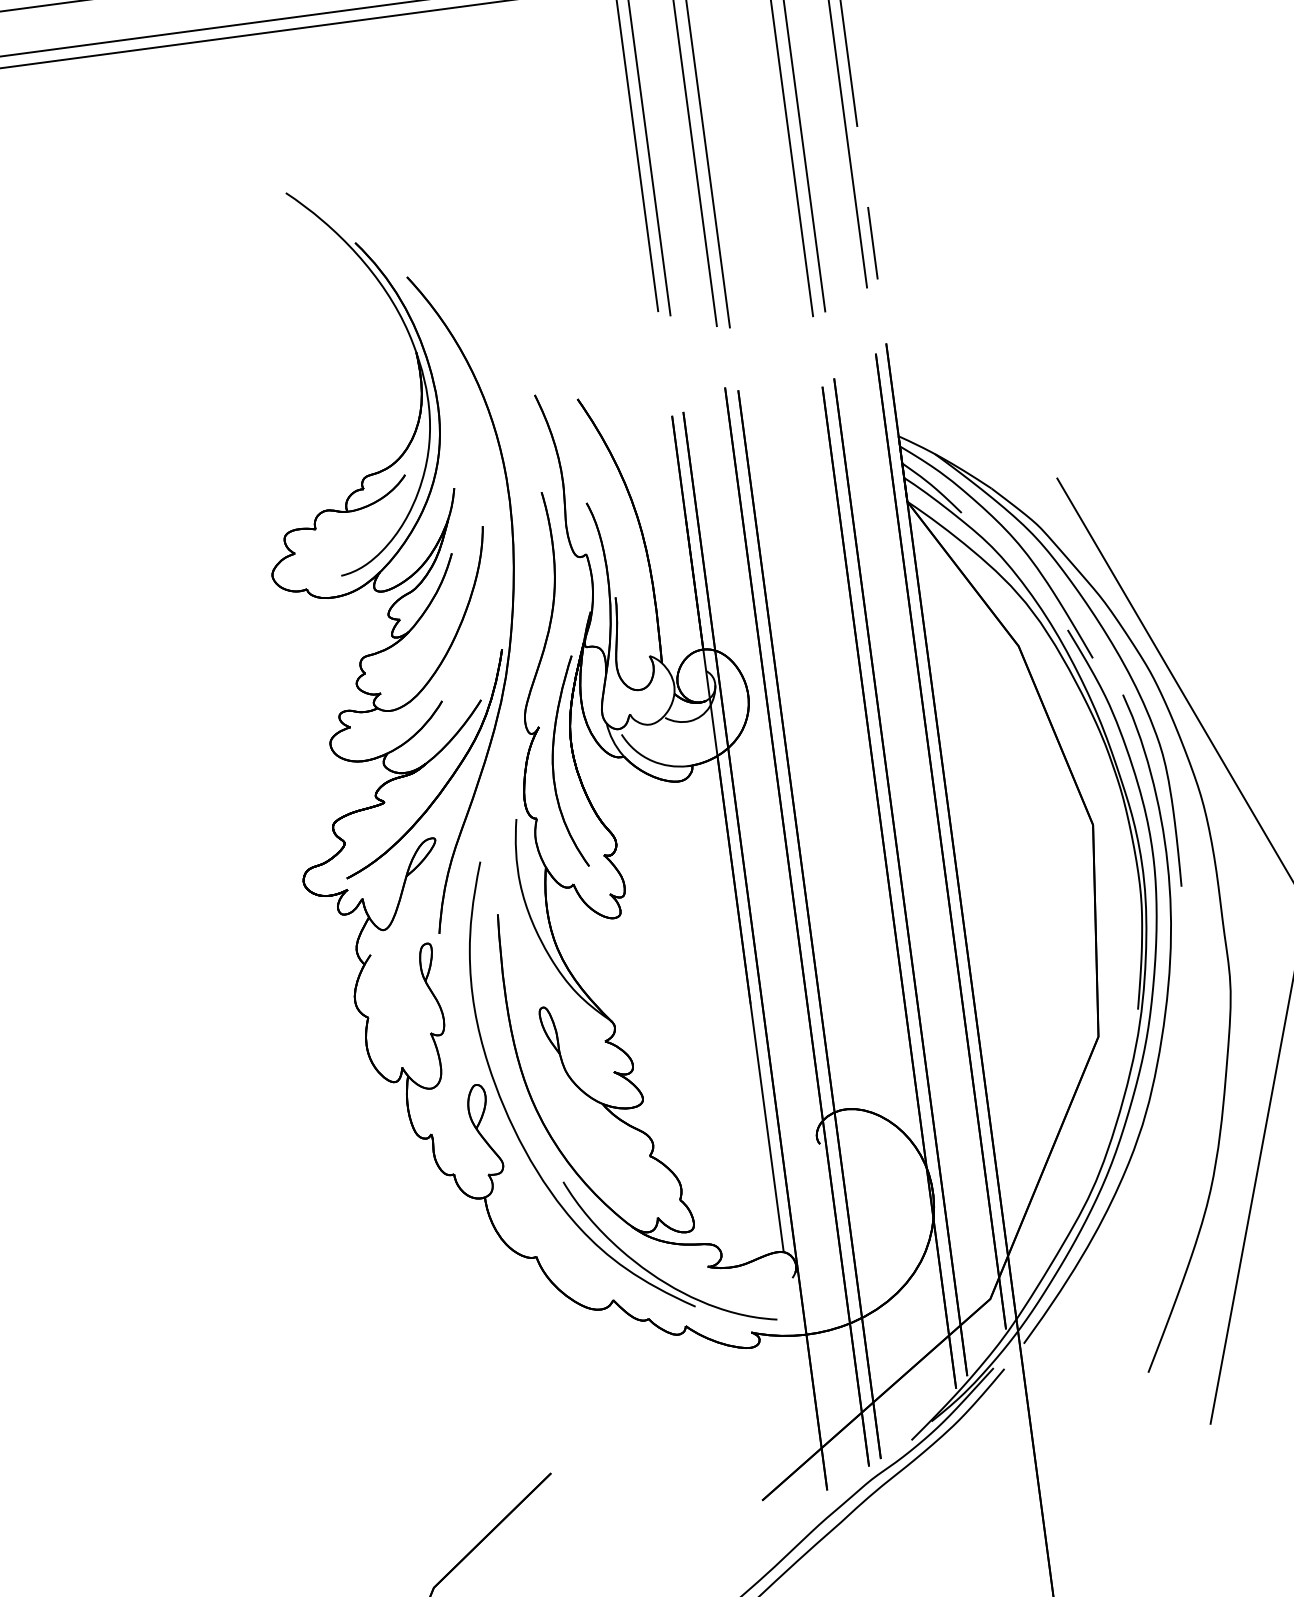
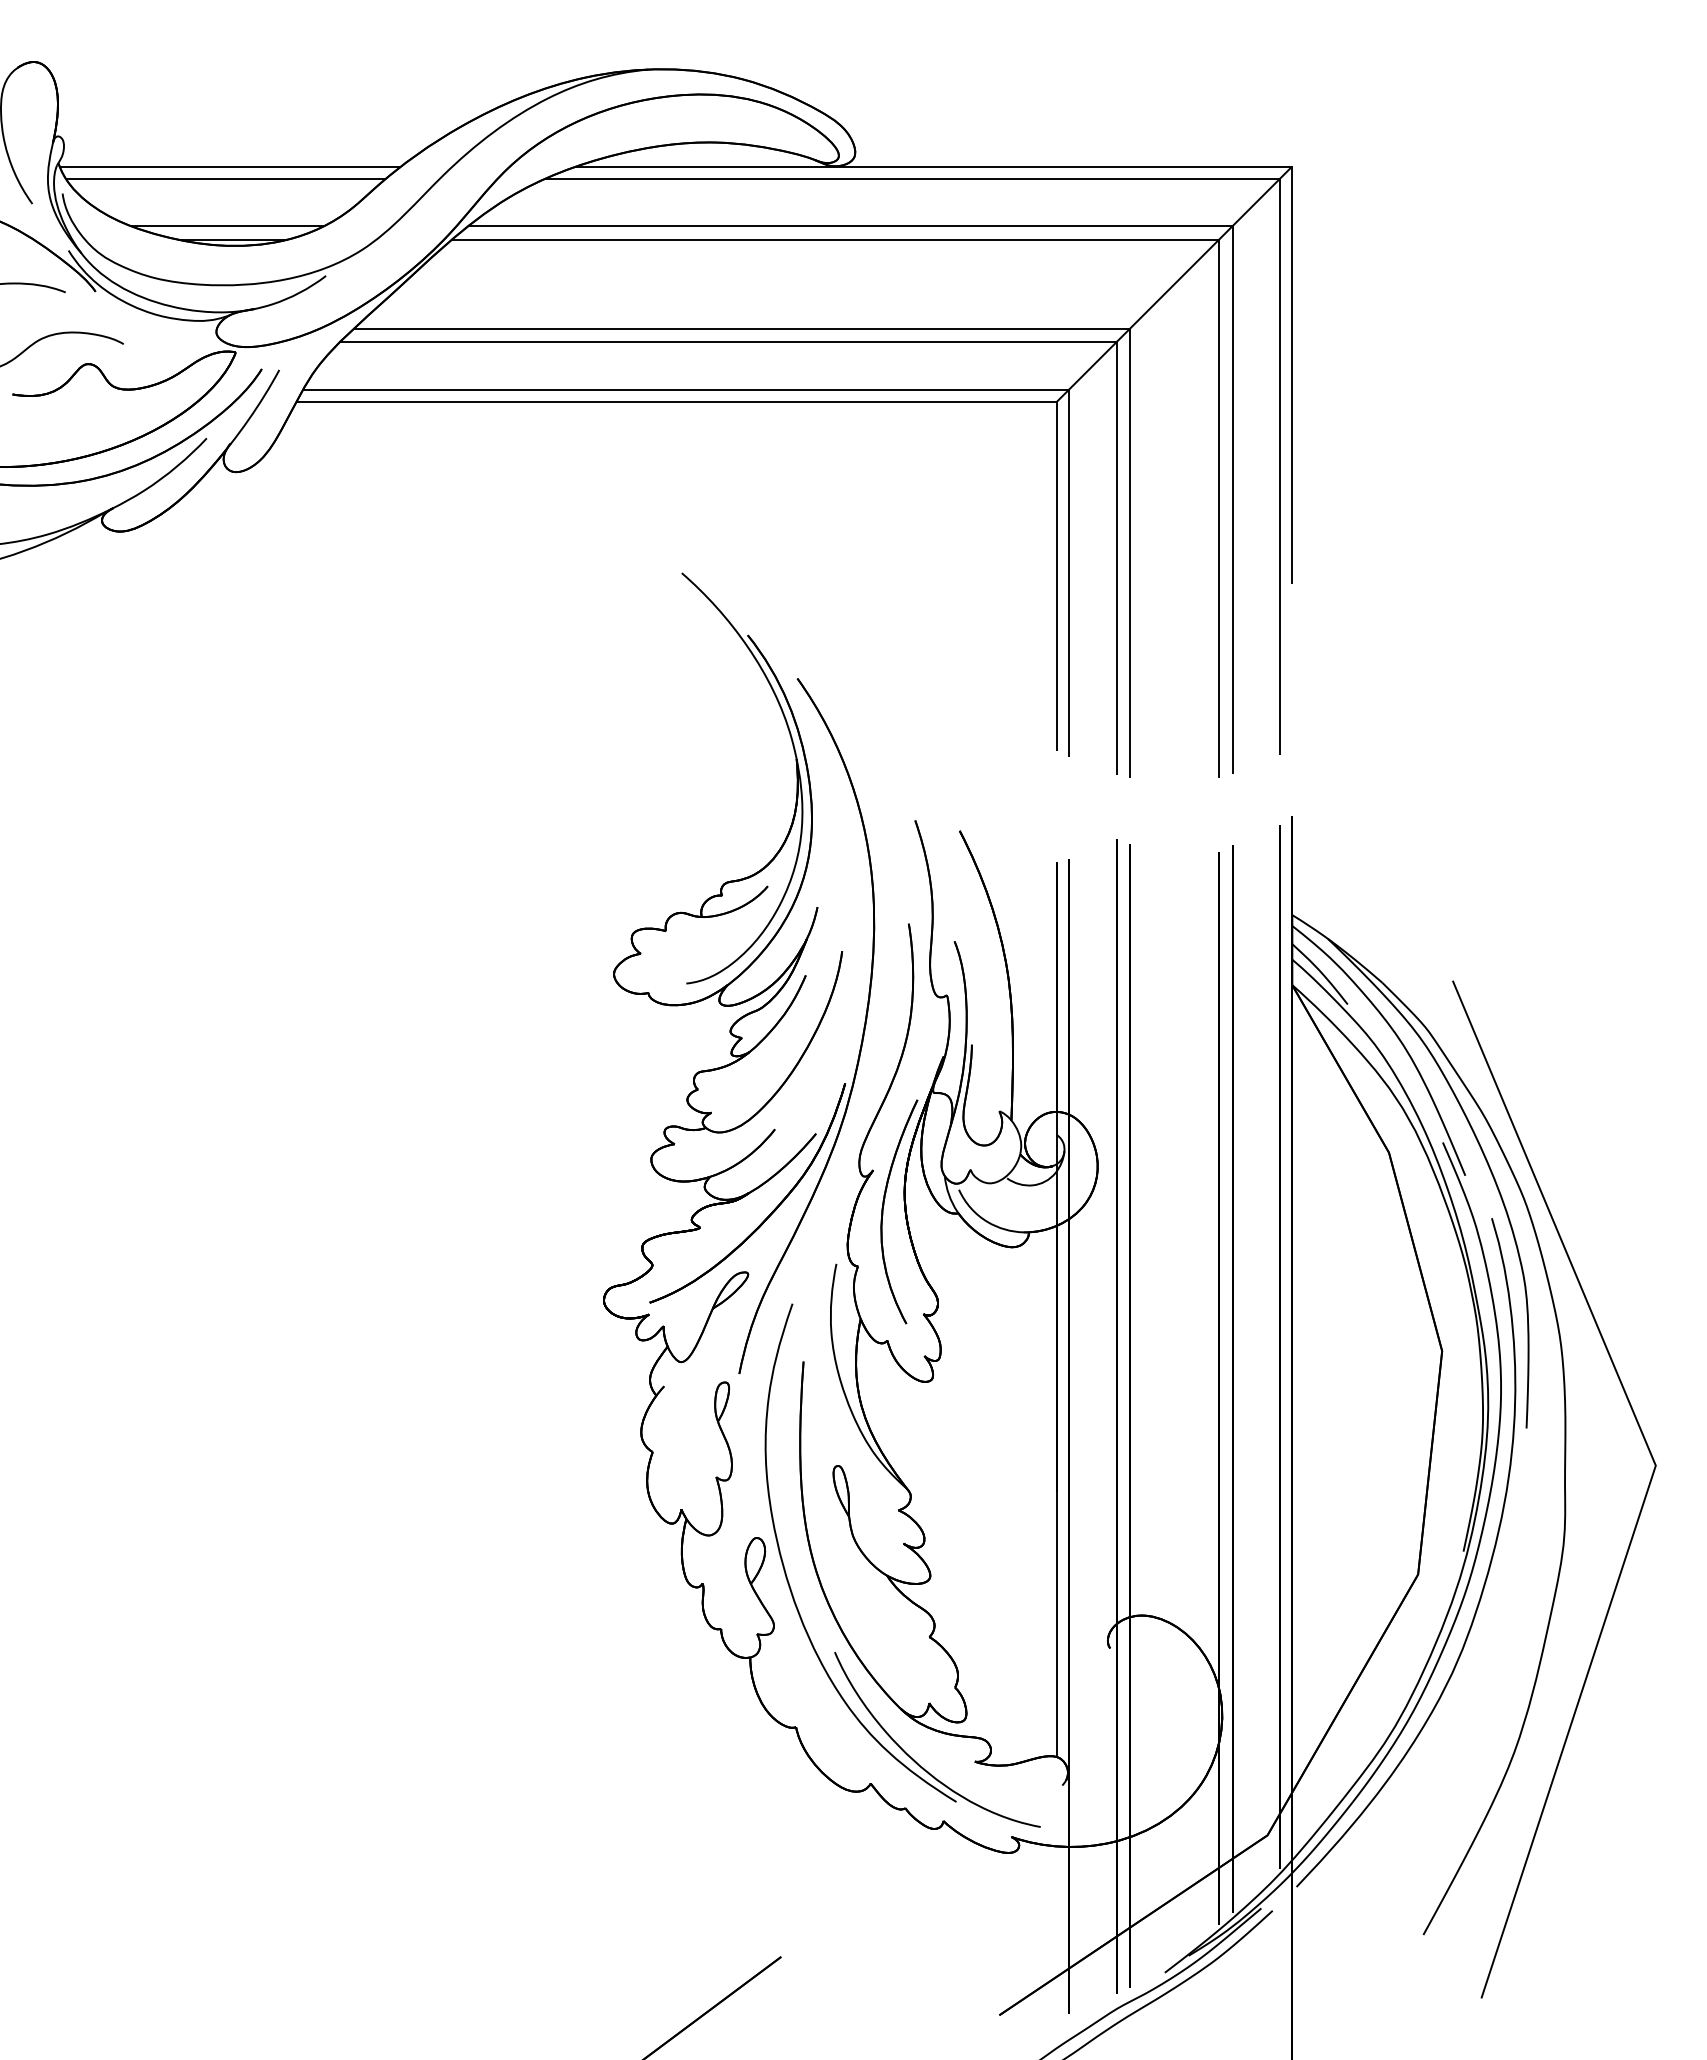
line: (872, 243) -> (1291, 708), removed

